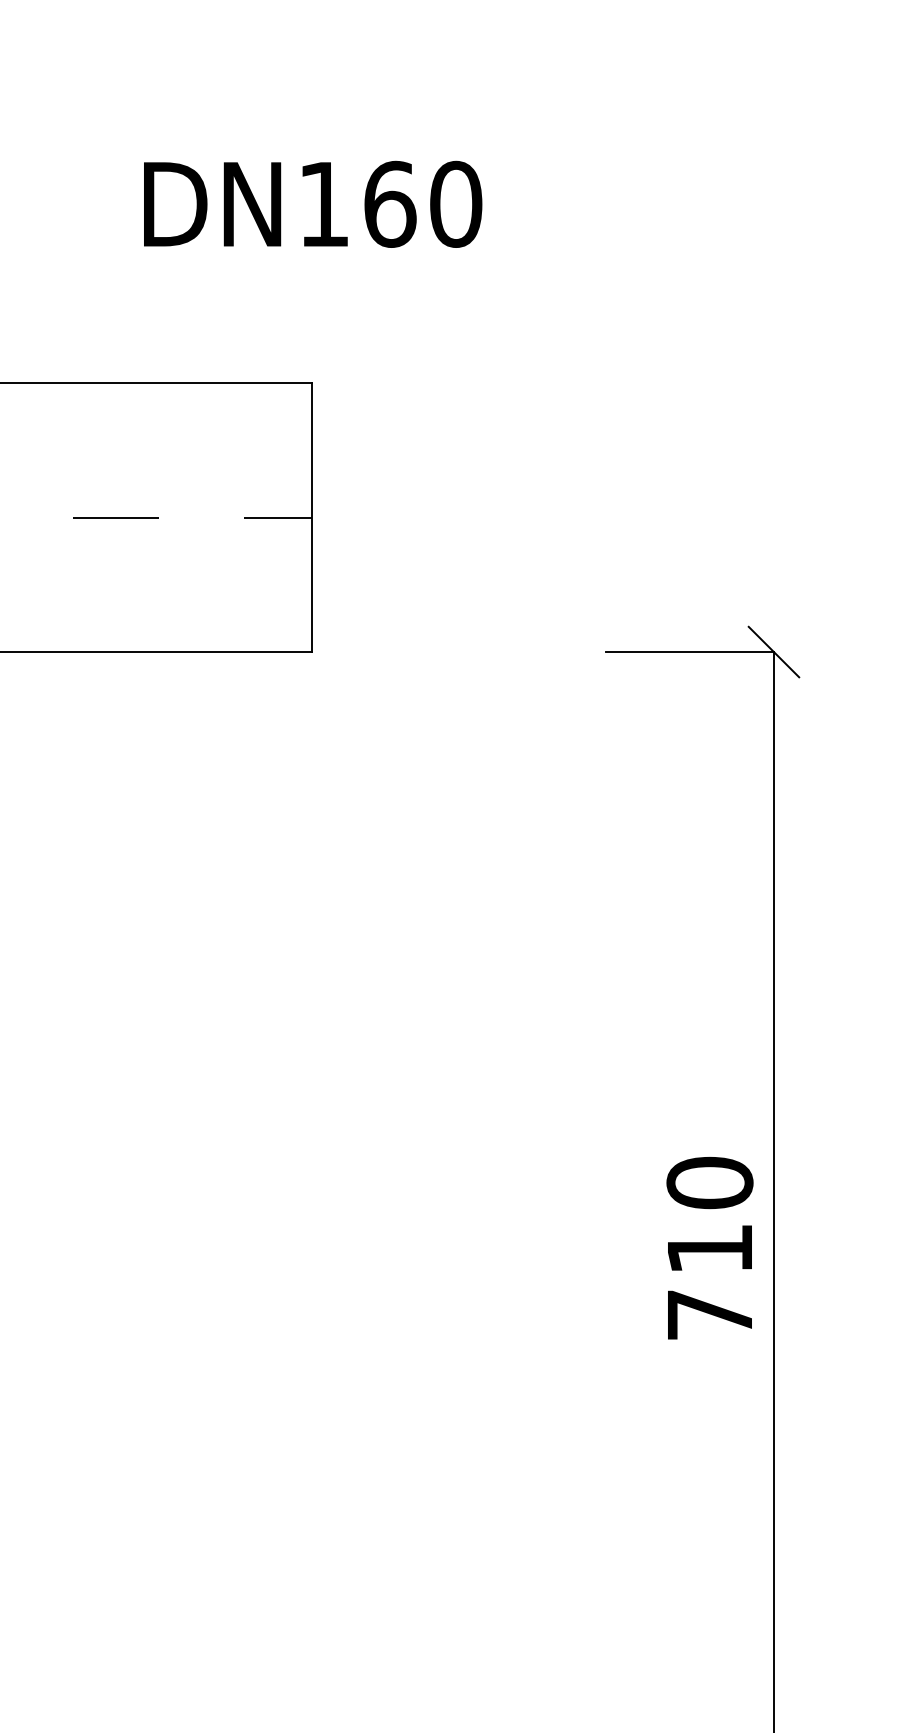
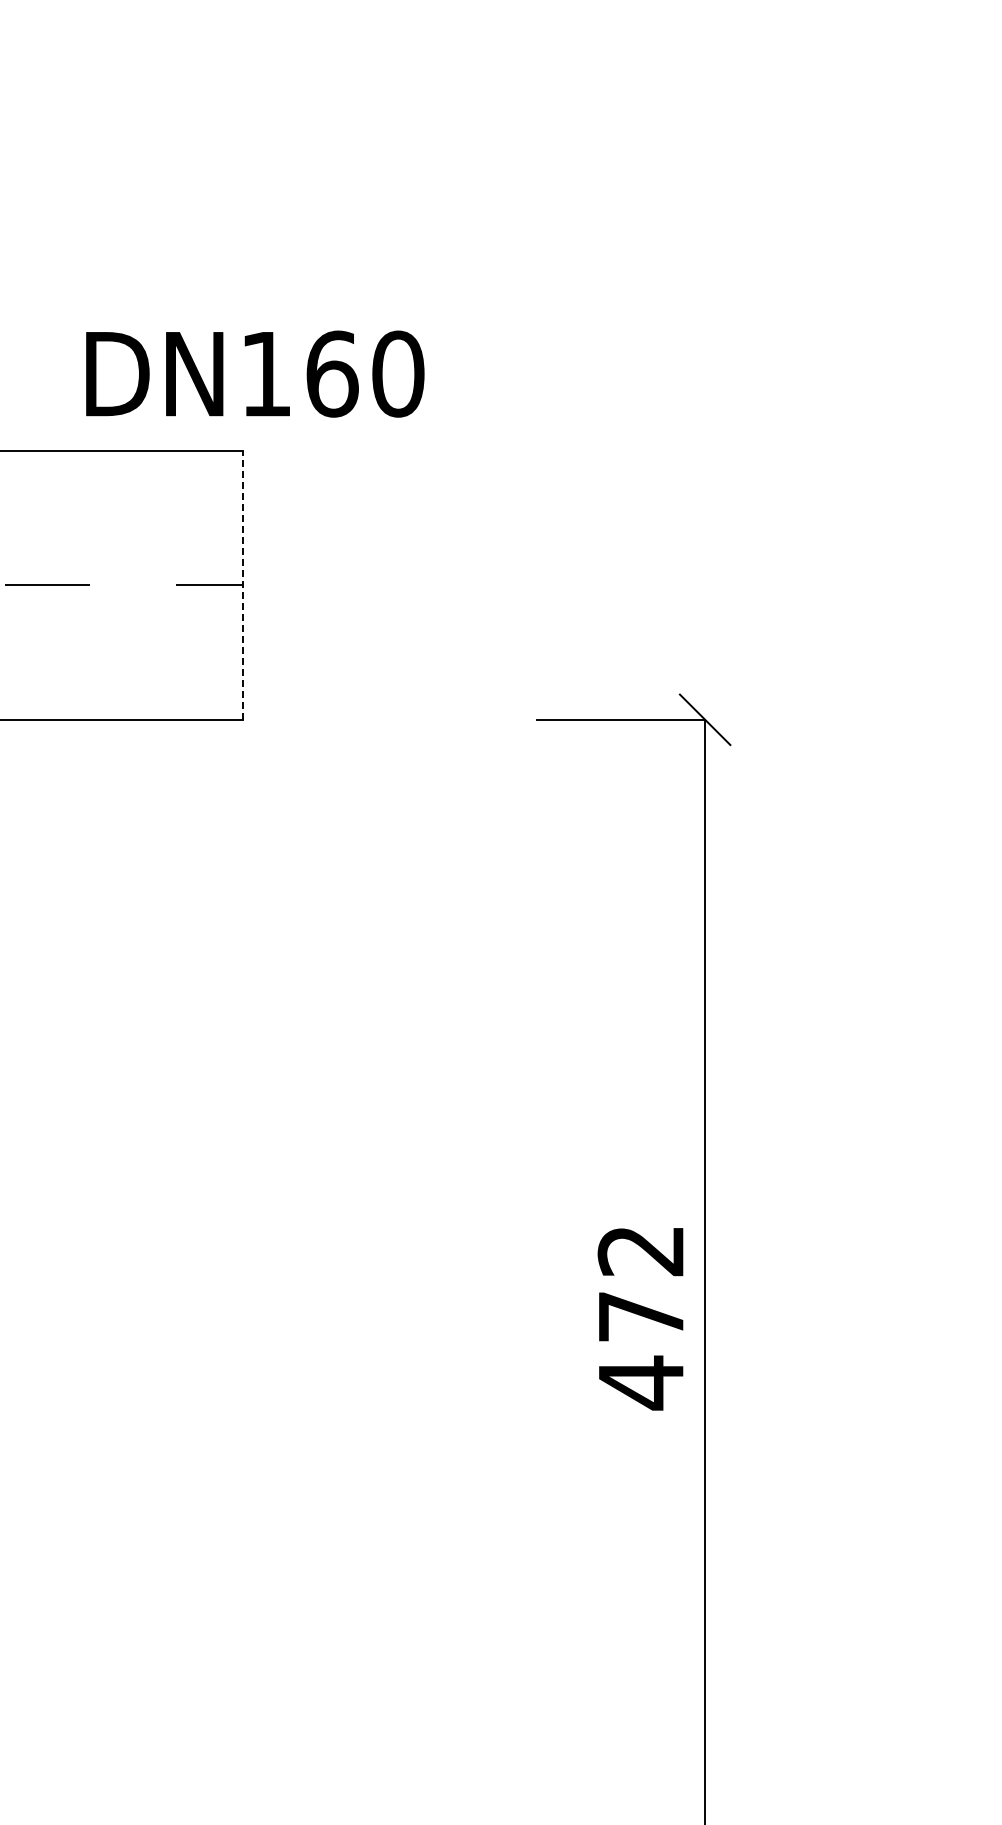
text: (313, 203) -> (255, 373), moved
line: (311, 517) -> (242, 585), solid -> dashed
text: (709, 1249) -> (640, 1317), 710 -> 472

